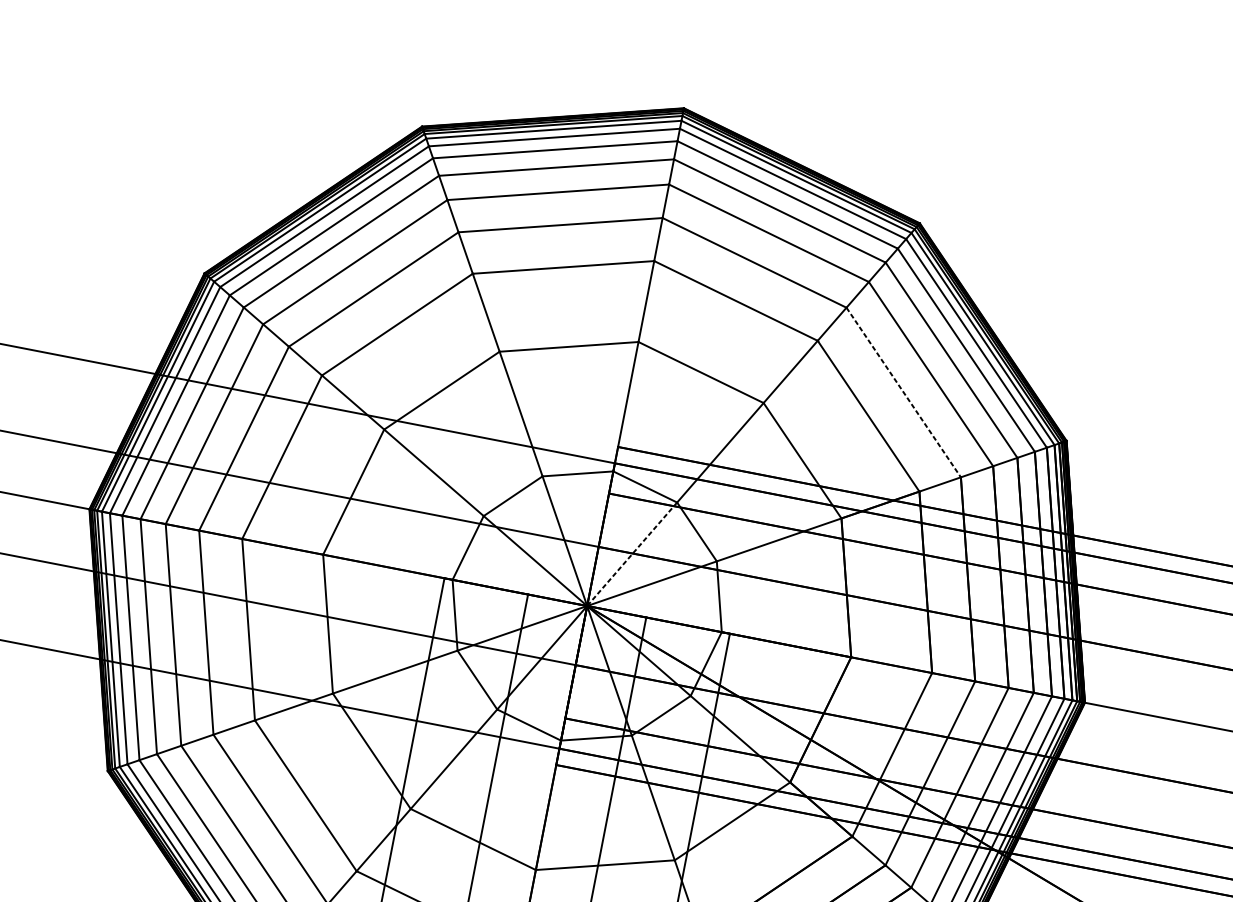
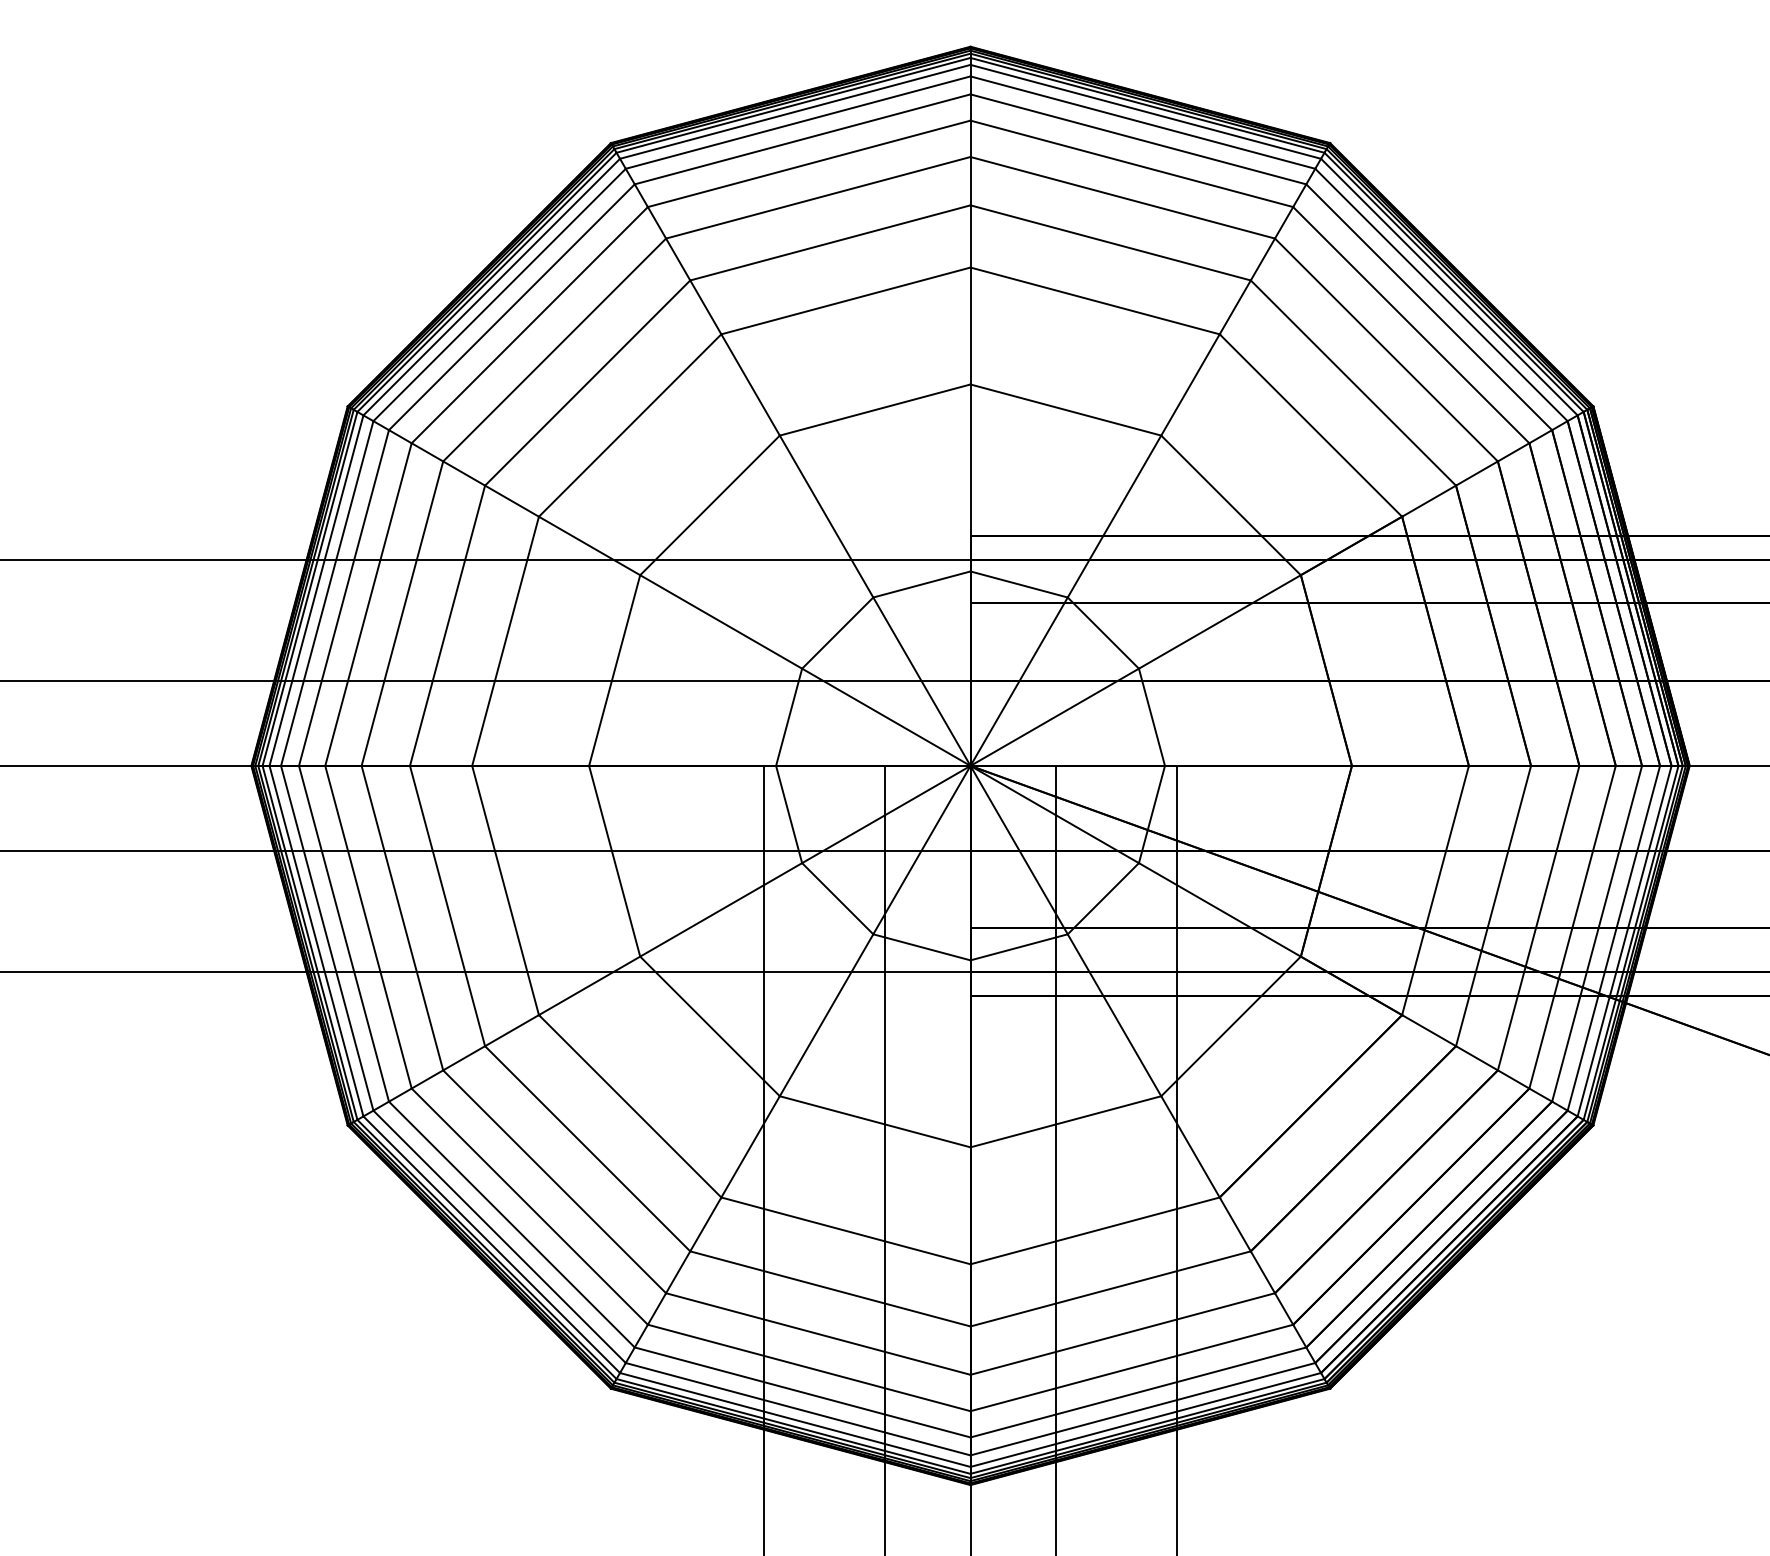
line: (903, 392) -> (1353, 383), dashed -> solid
line: (631, 554) -> (1018, 682), dashed -> solid

